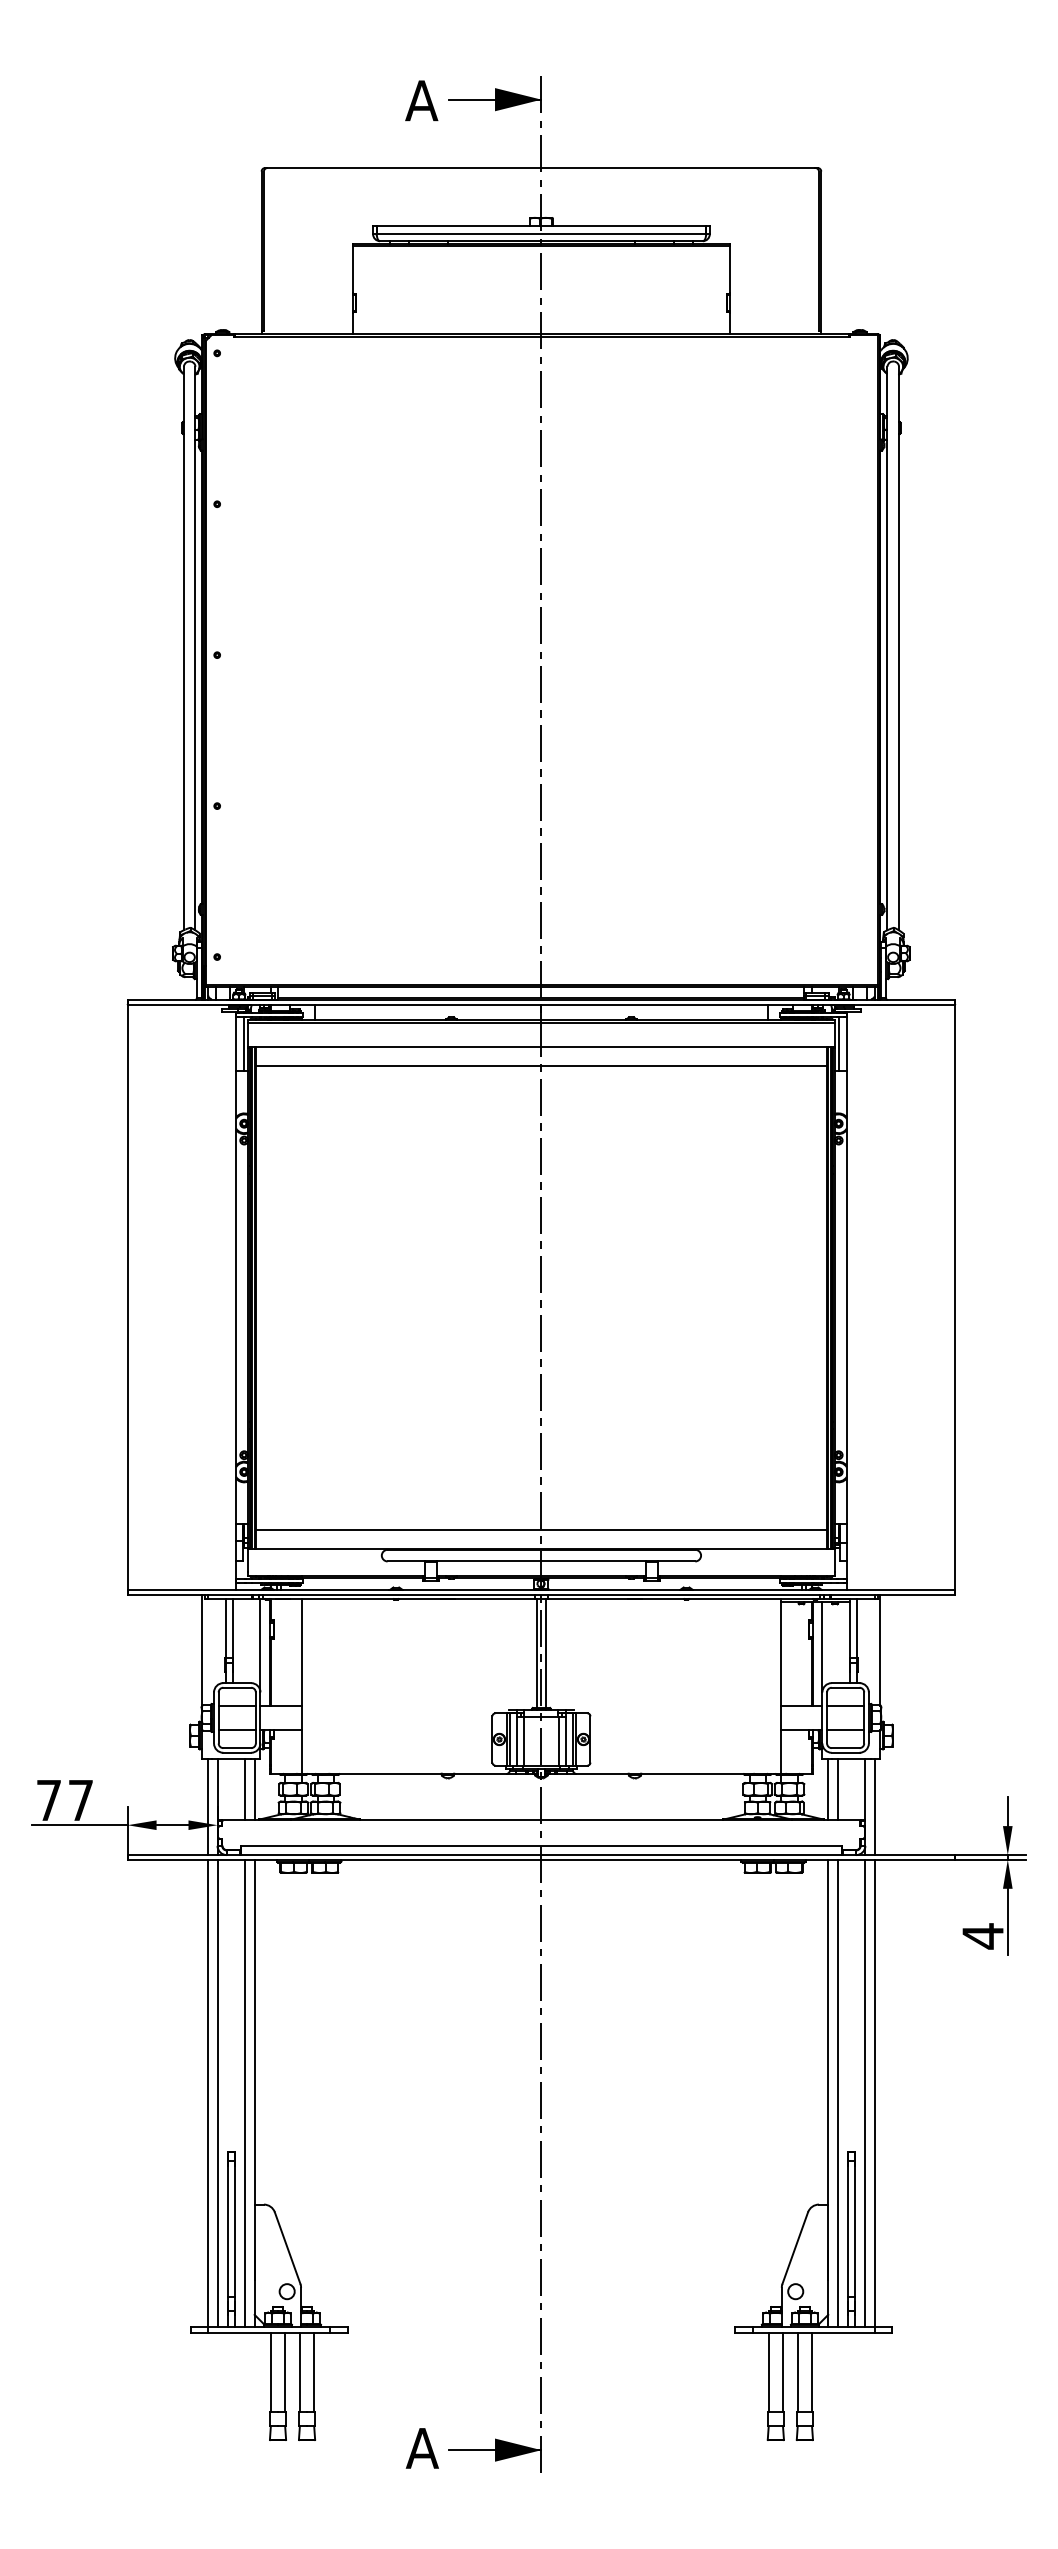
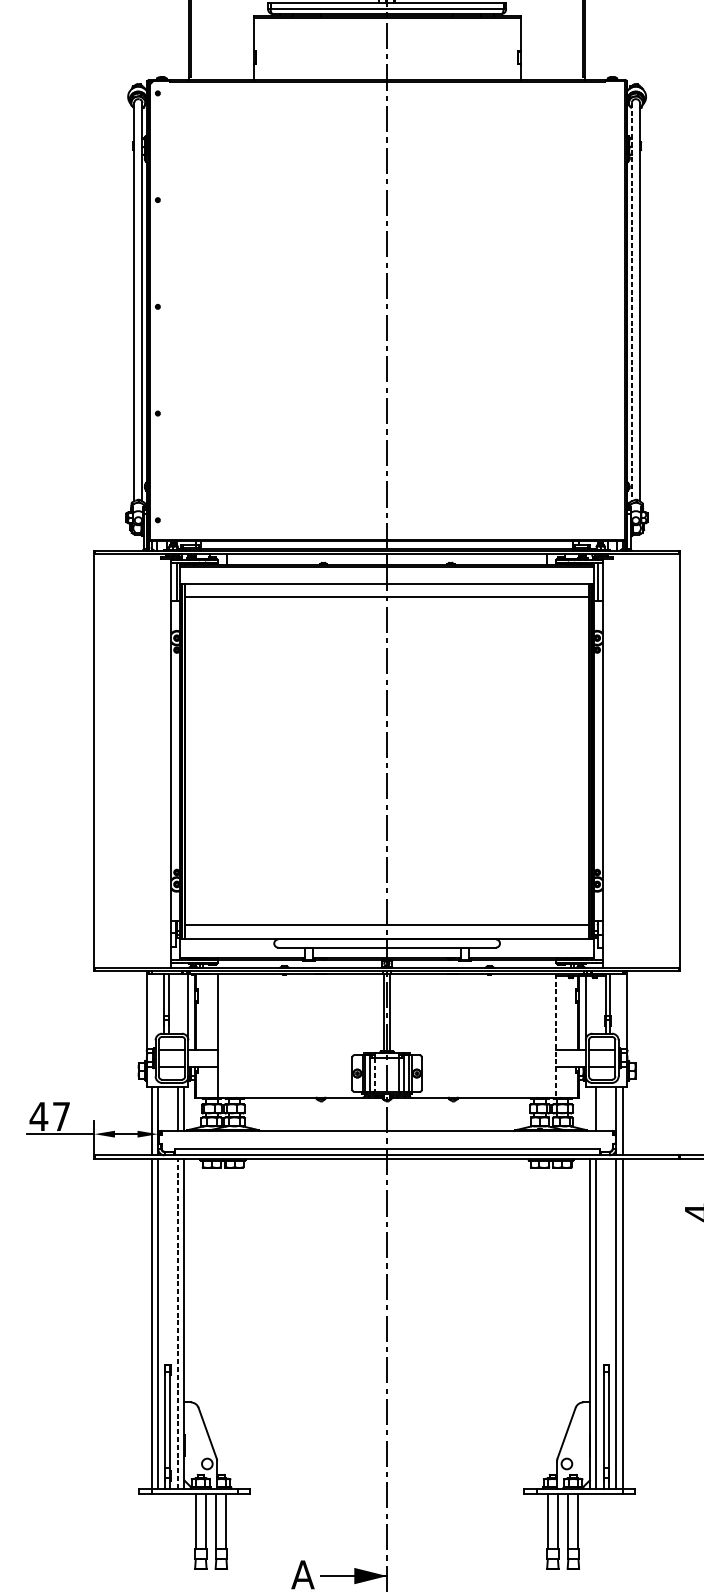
line: (887, 648) -> (631, 302), solid -> dashed
line: (780, 1686) -> (556, 1036), solid -> dashed
line: (524, 1741) -> (375, 1074), solid -> dashed
line: (828, 1789) -> (590, 1108), removed
text: (48, 1800) -> (38, 1116), 77 -> 47
line: (245, 2092) -> (177, 1323), solid -> dashed

